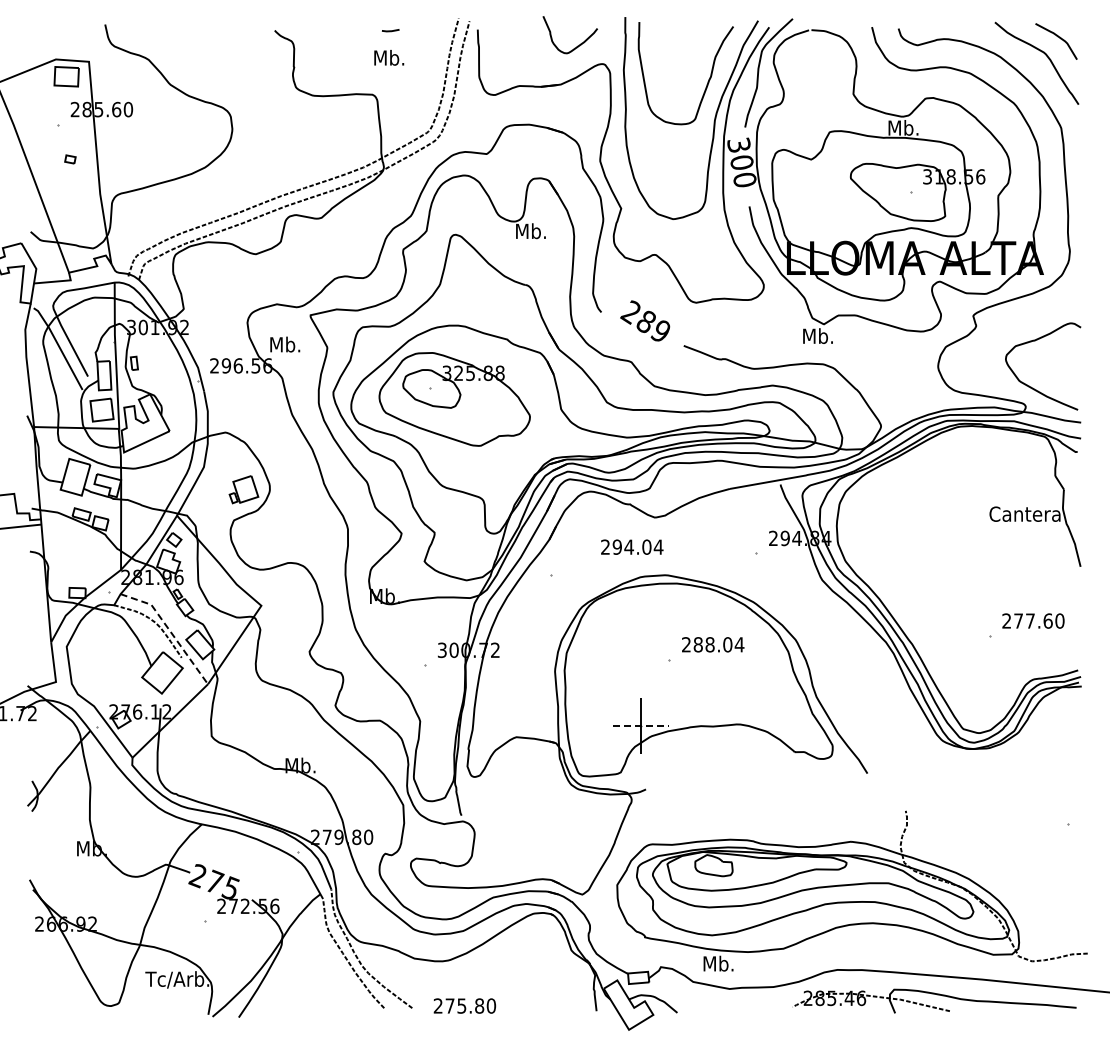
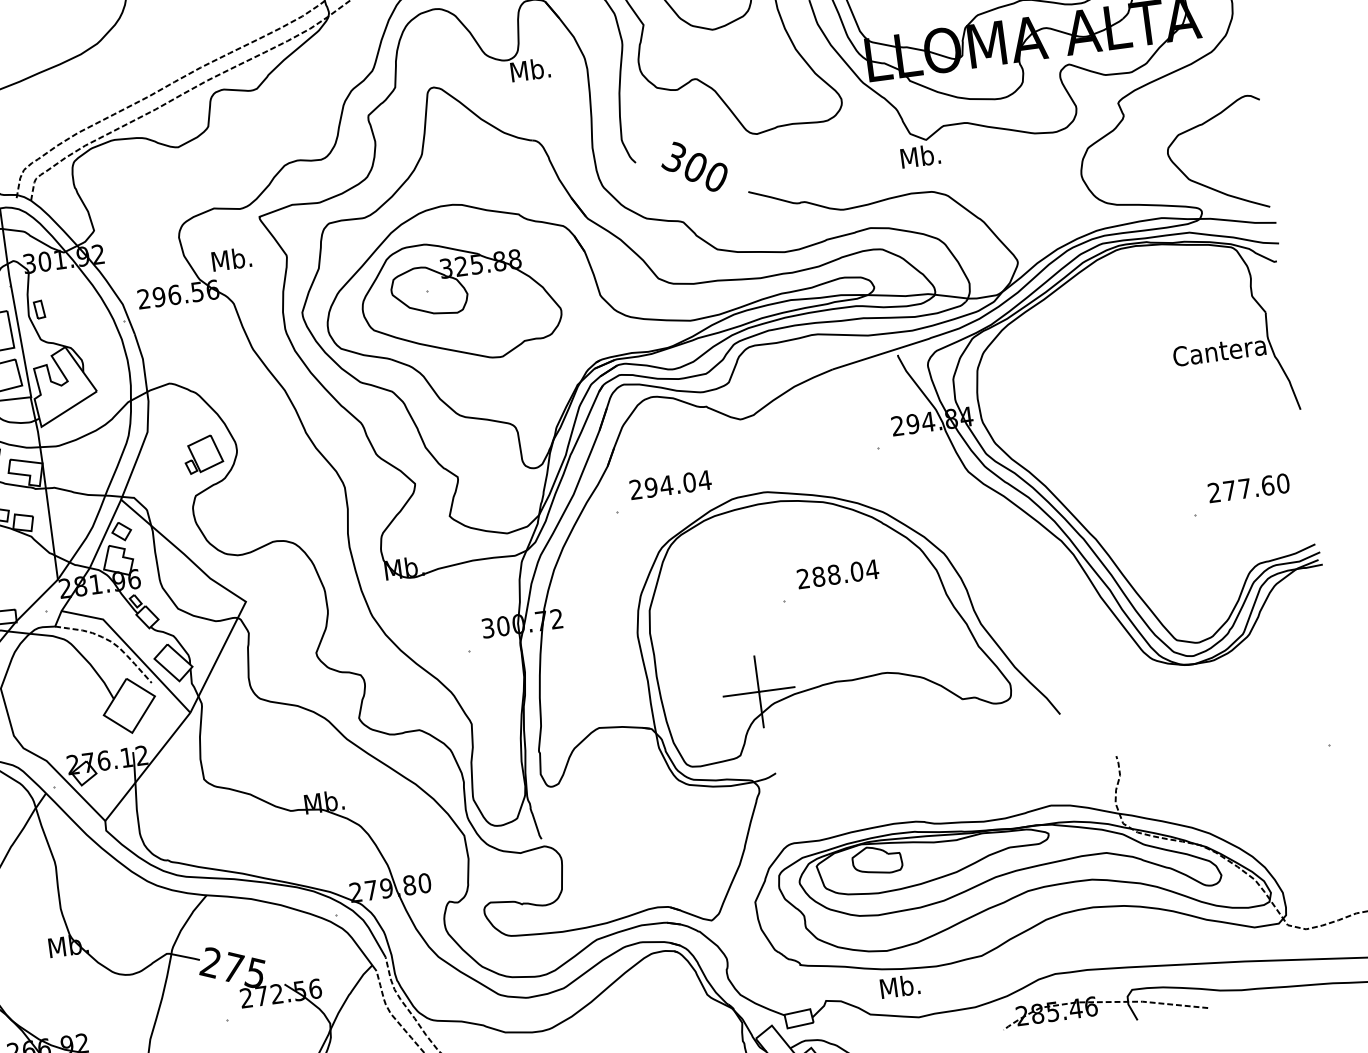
text: (645, 320) -> (694, 165), 289 -> 300
text: (632, 546) -> (670, 484), moved
line: (169, 630) -> (131, 649), dashed -> solid
line: (641, 725) -> (759, 691), dashed -> solid

